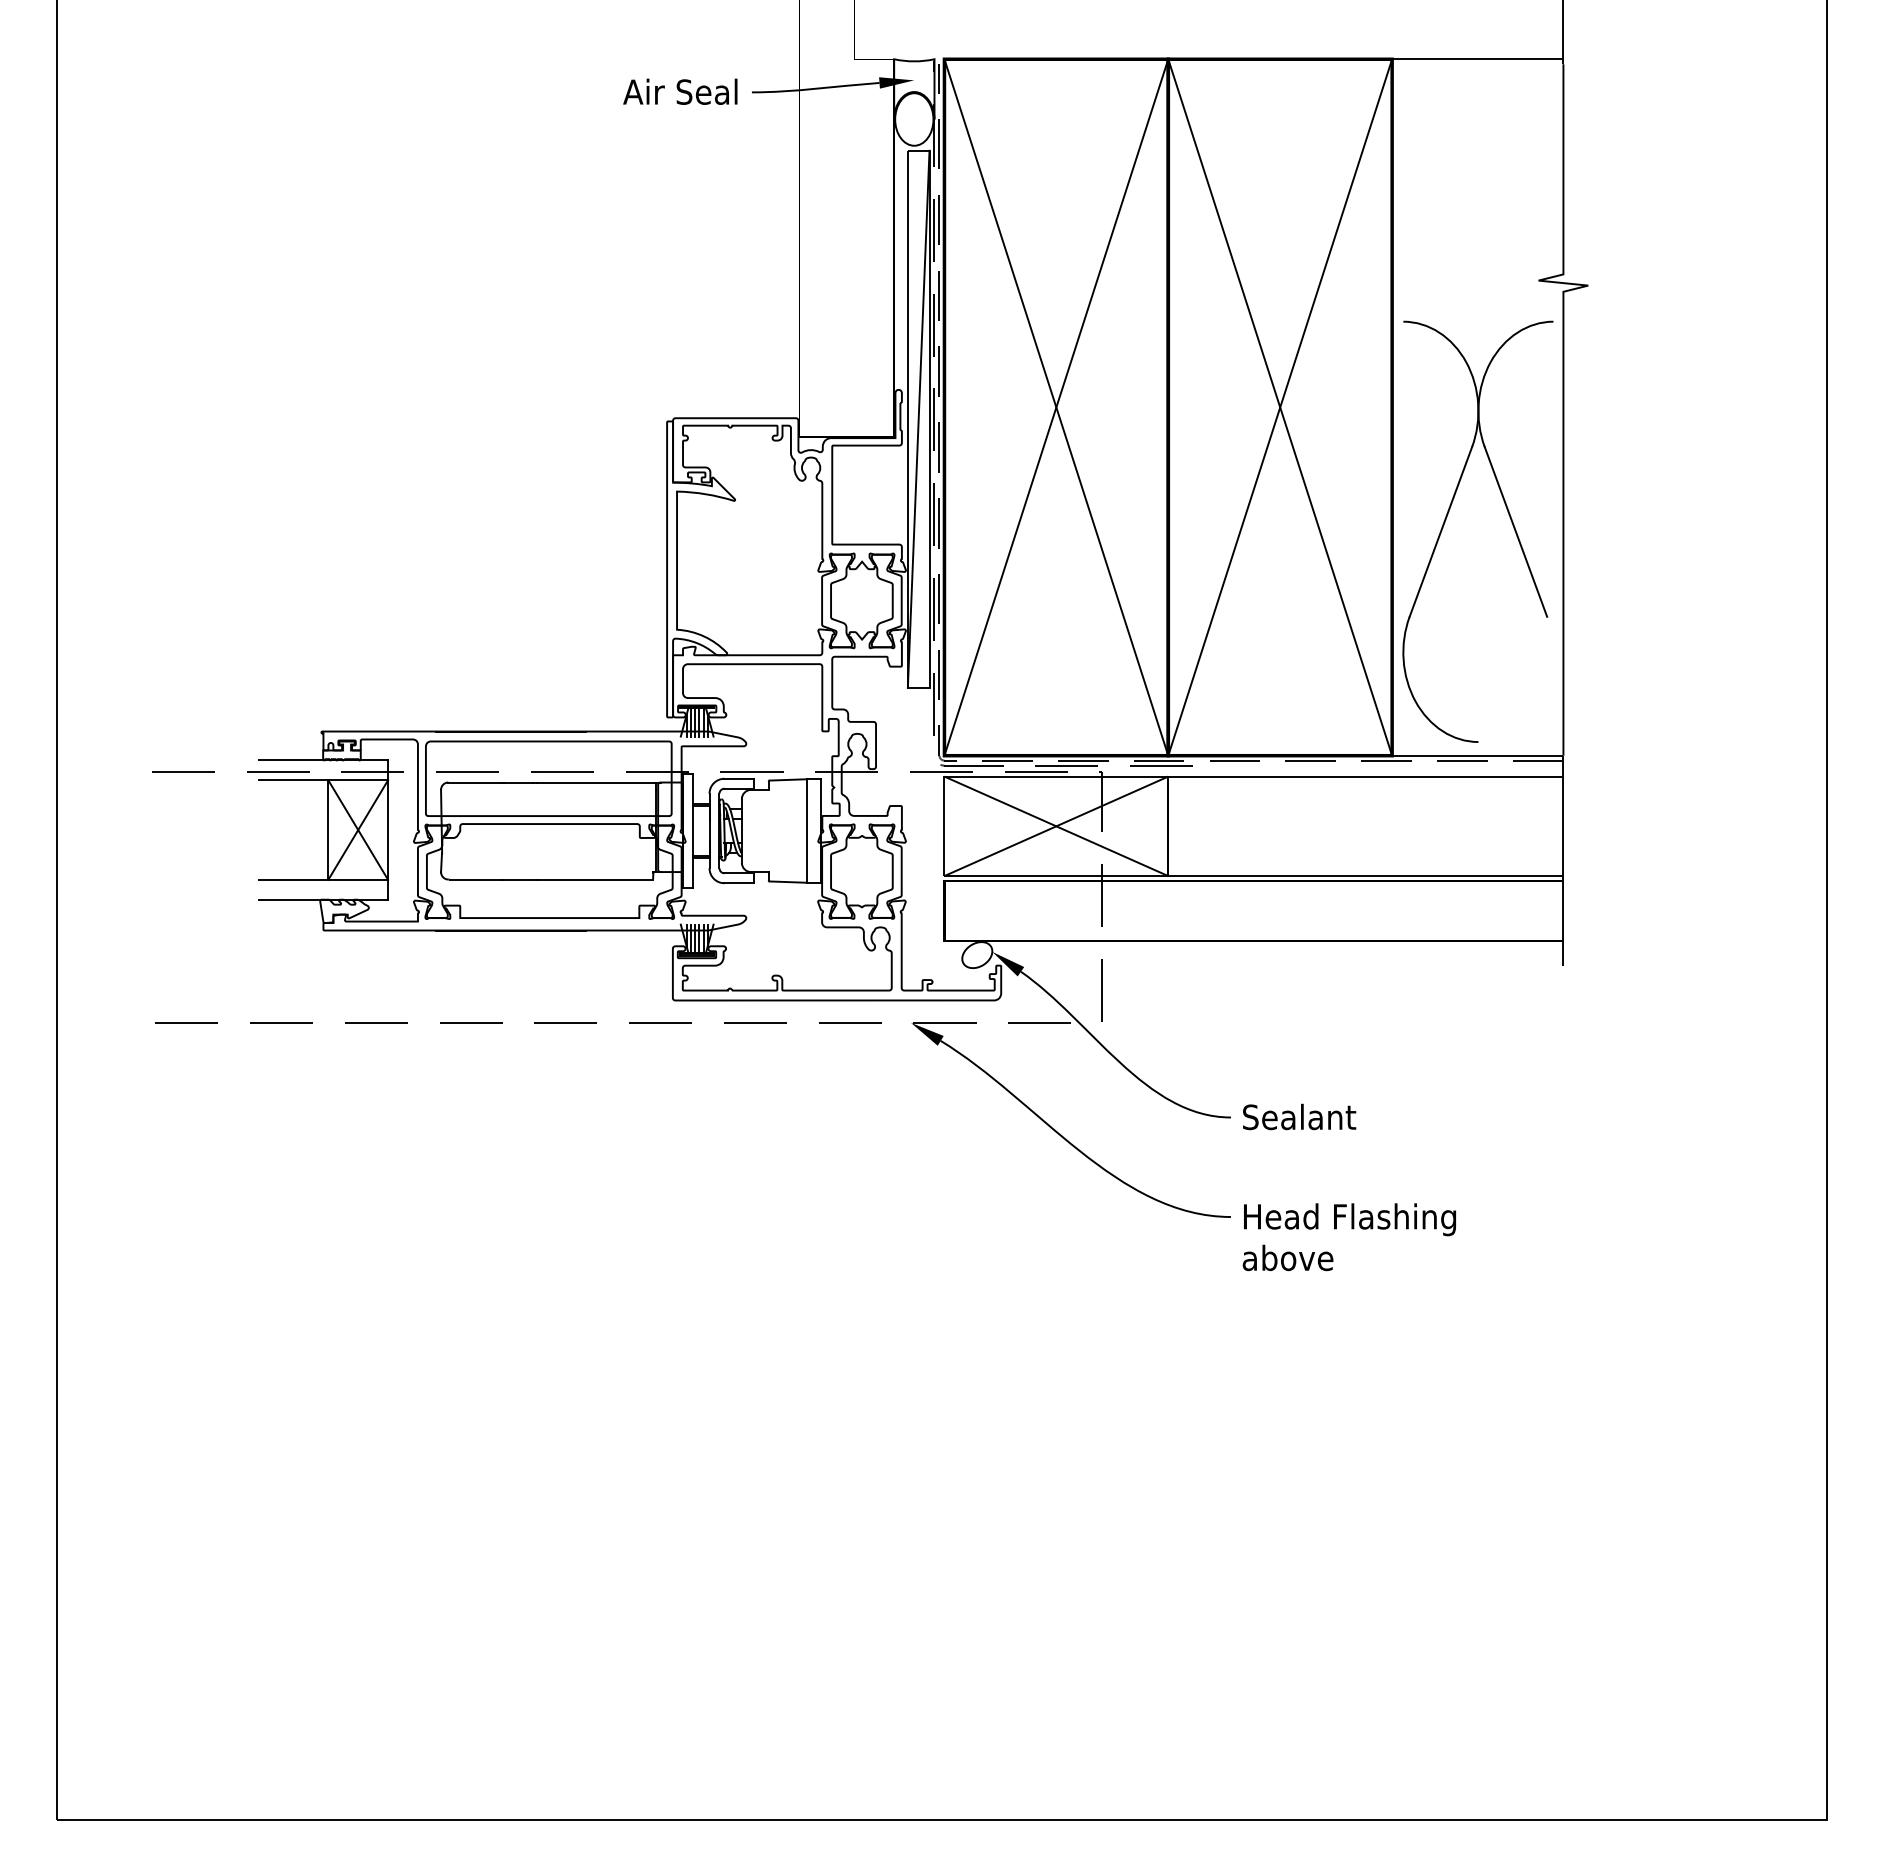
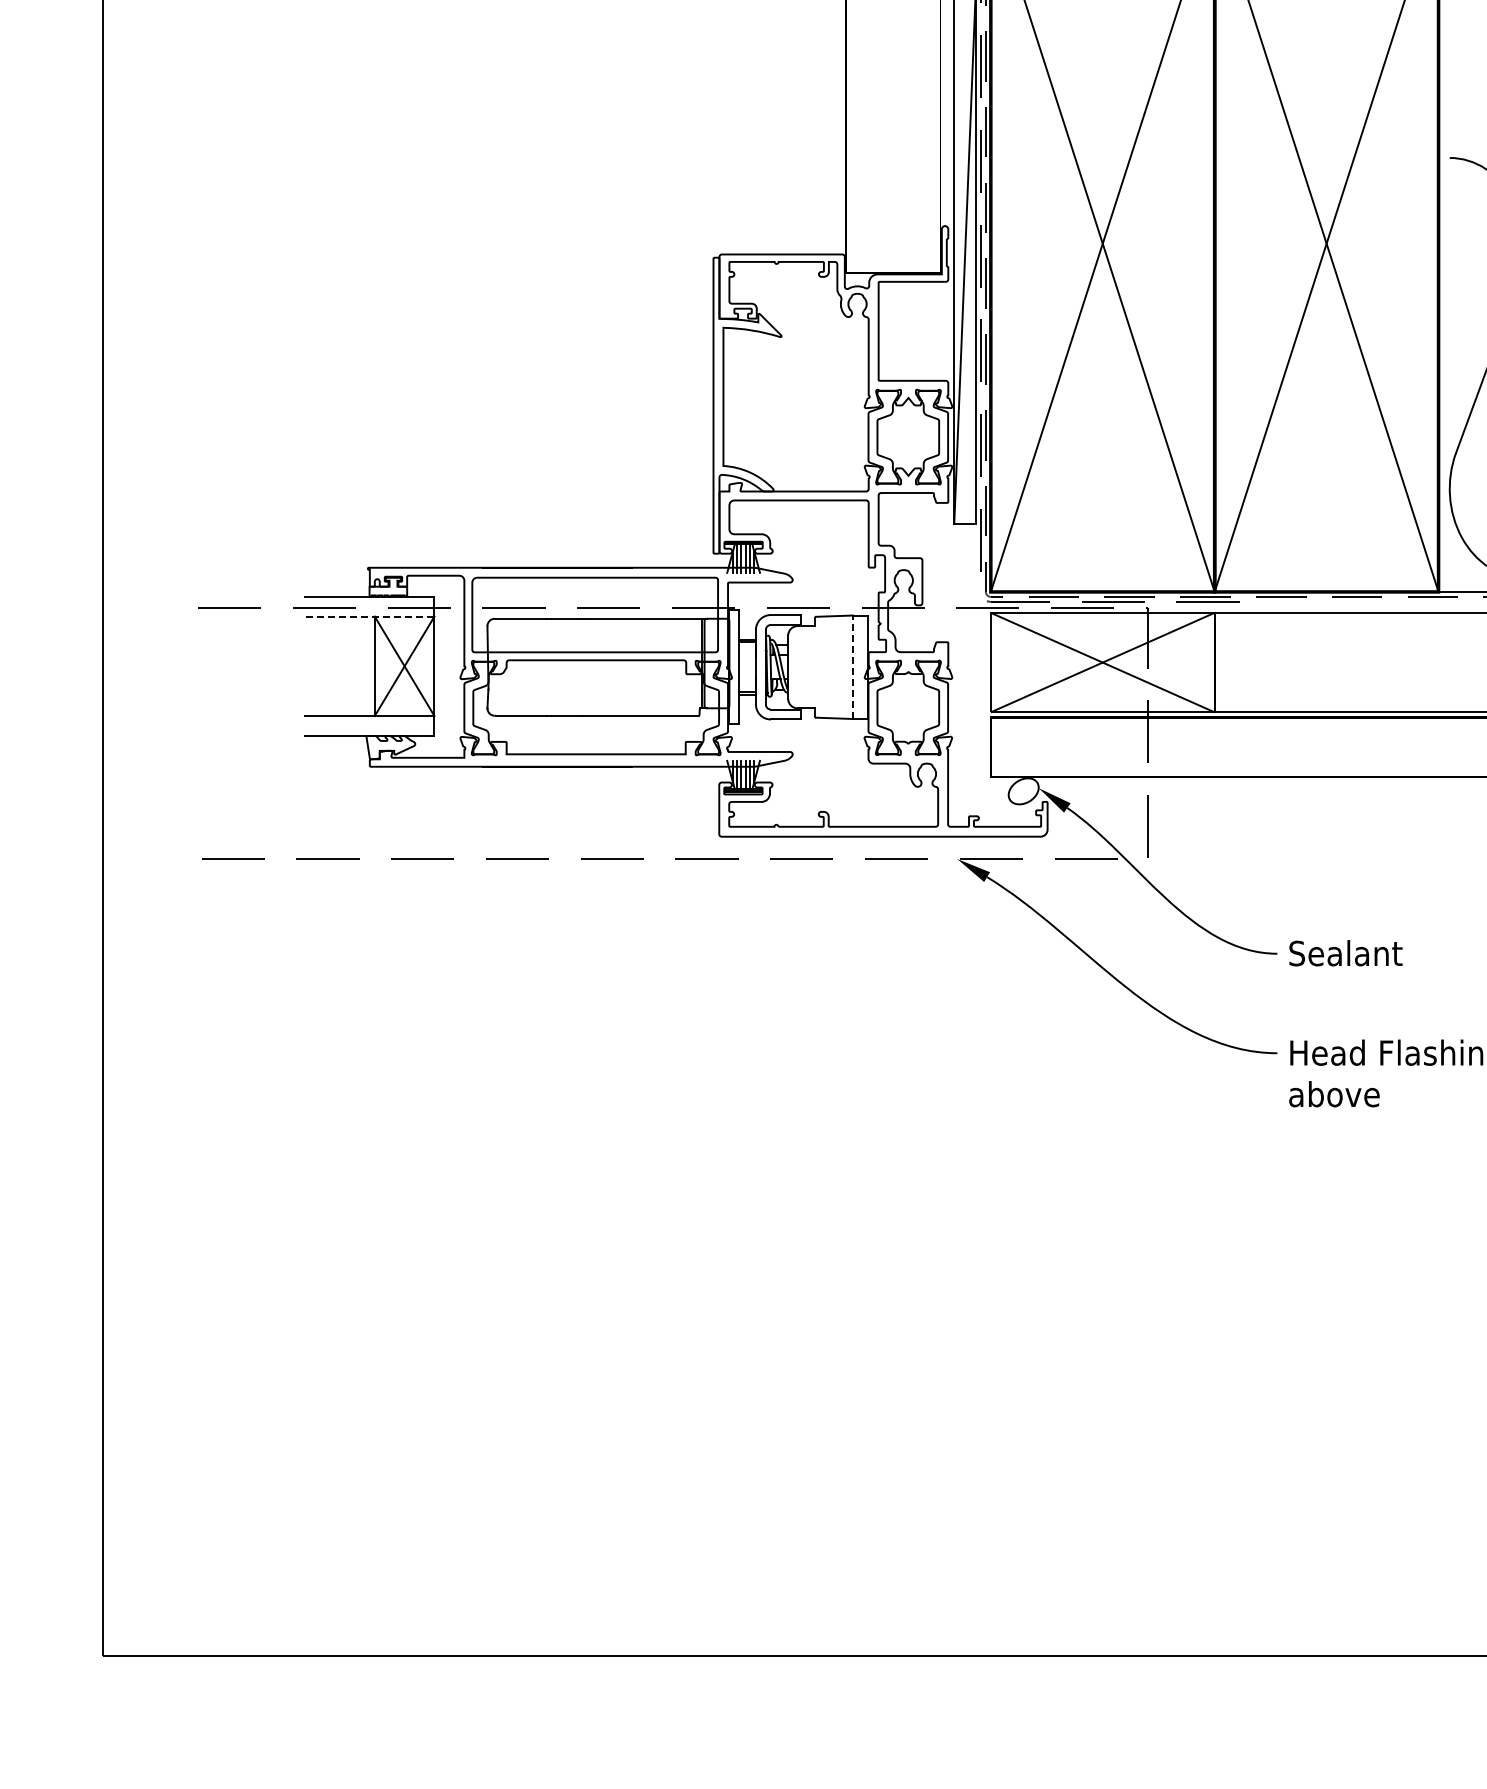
line: (323, 780) -> (369, 616), solid -> dashed
line: (806, 831) -> (852, 667), solid -> dashed

